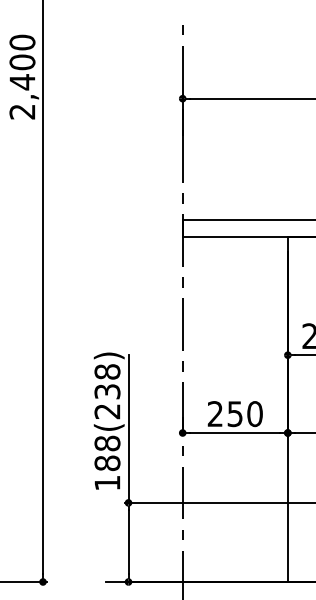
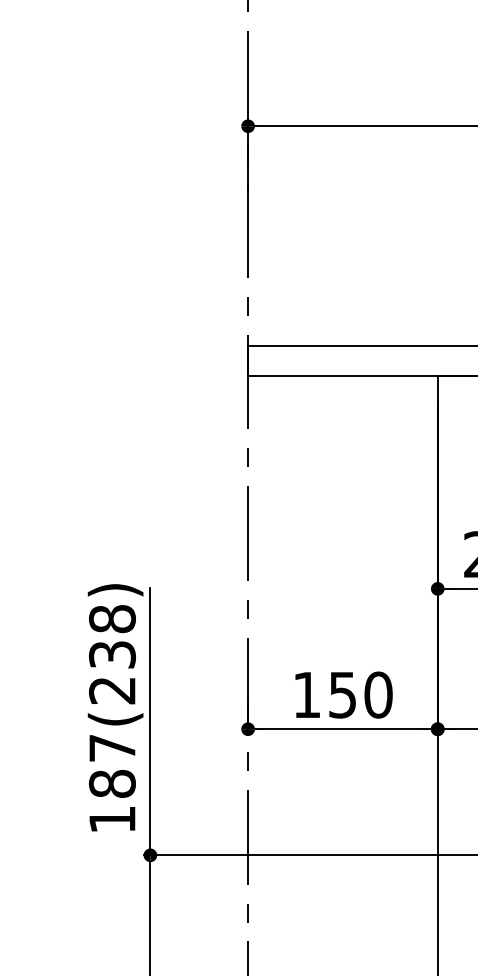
text: (214, 413) -> (305, 694), 250 -> 150
text: (107, 443) -> (112, 748), 188(238) -> 187(238)

